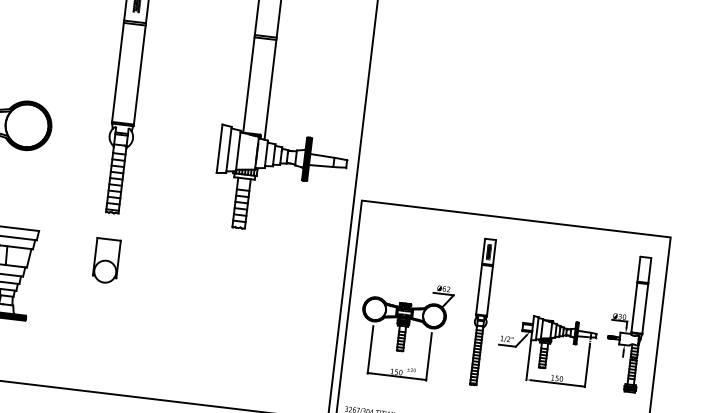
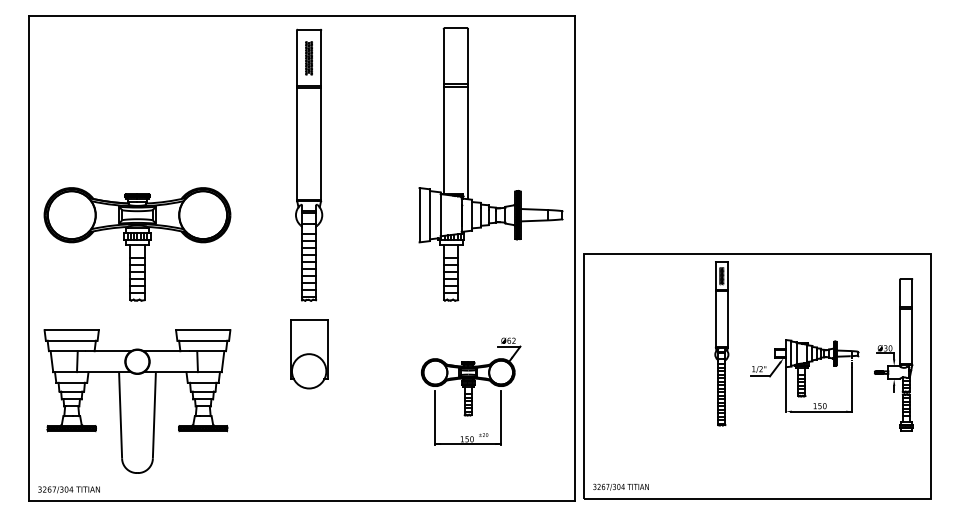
part: (105, 260) -> (308, 354), size x1.4
part: (481, 312) -> (721, 343), moved
part: (404, 329) -> (470, 391), moved
part: (546, 349) -> (804, 375), moved

